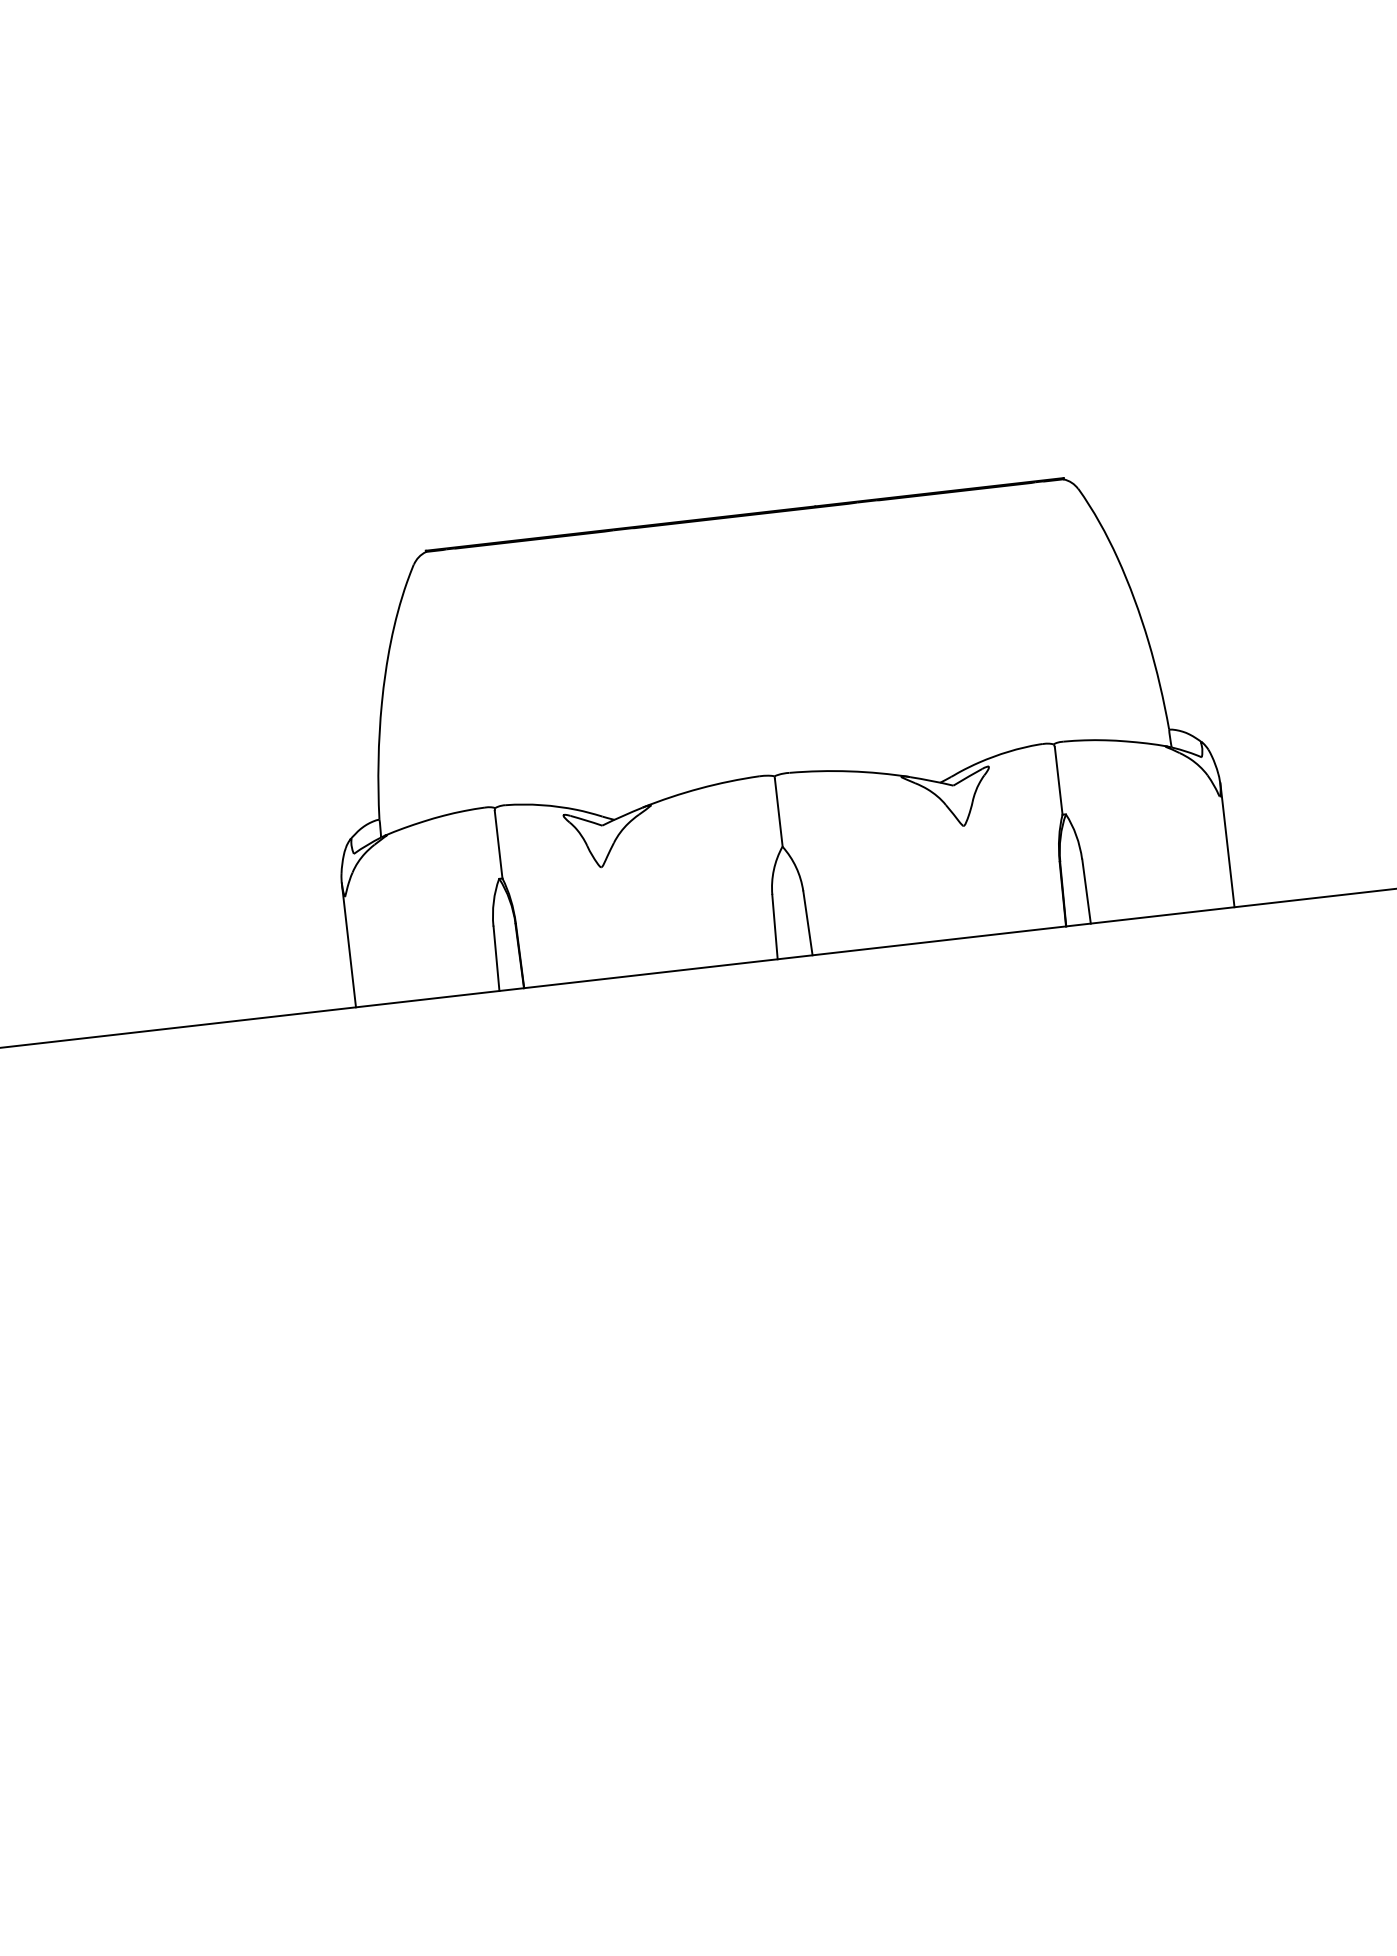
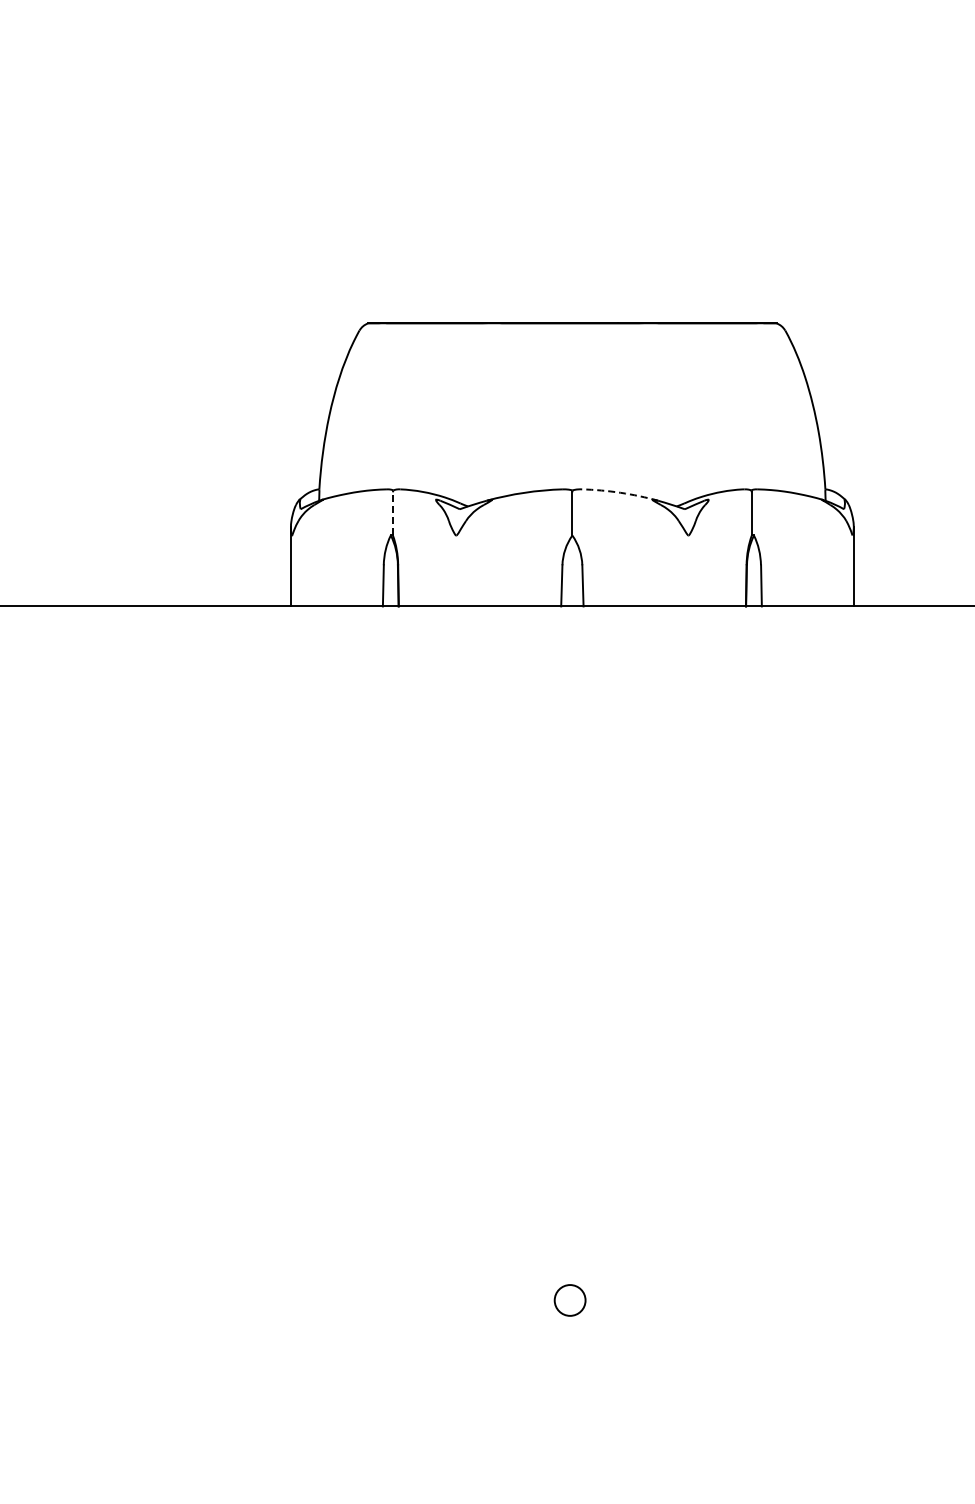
arc: (849, 770) -> (620, 492), solid -> dashed
line: (497, 844) -> (392, 513), solid -> dashed

